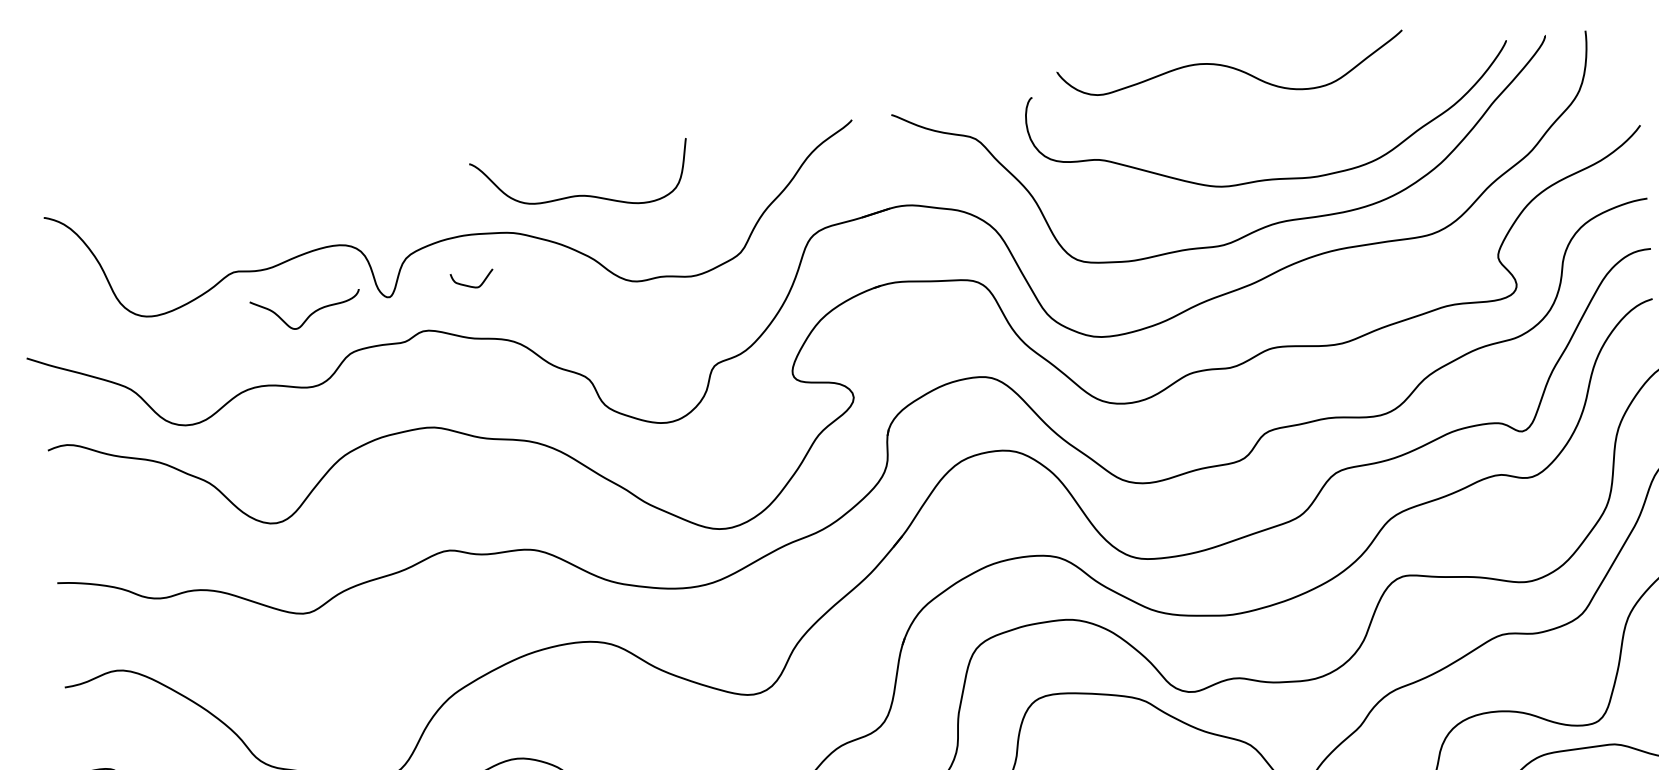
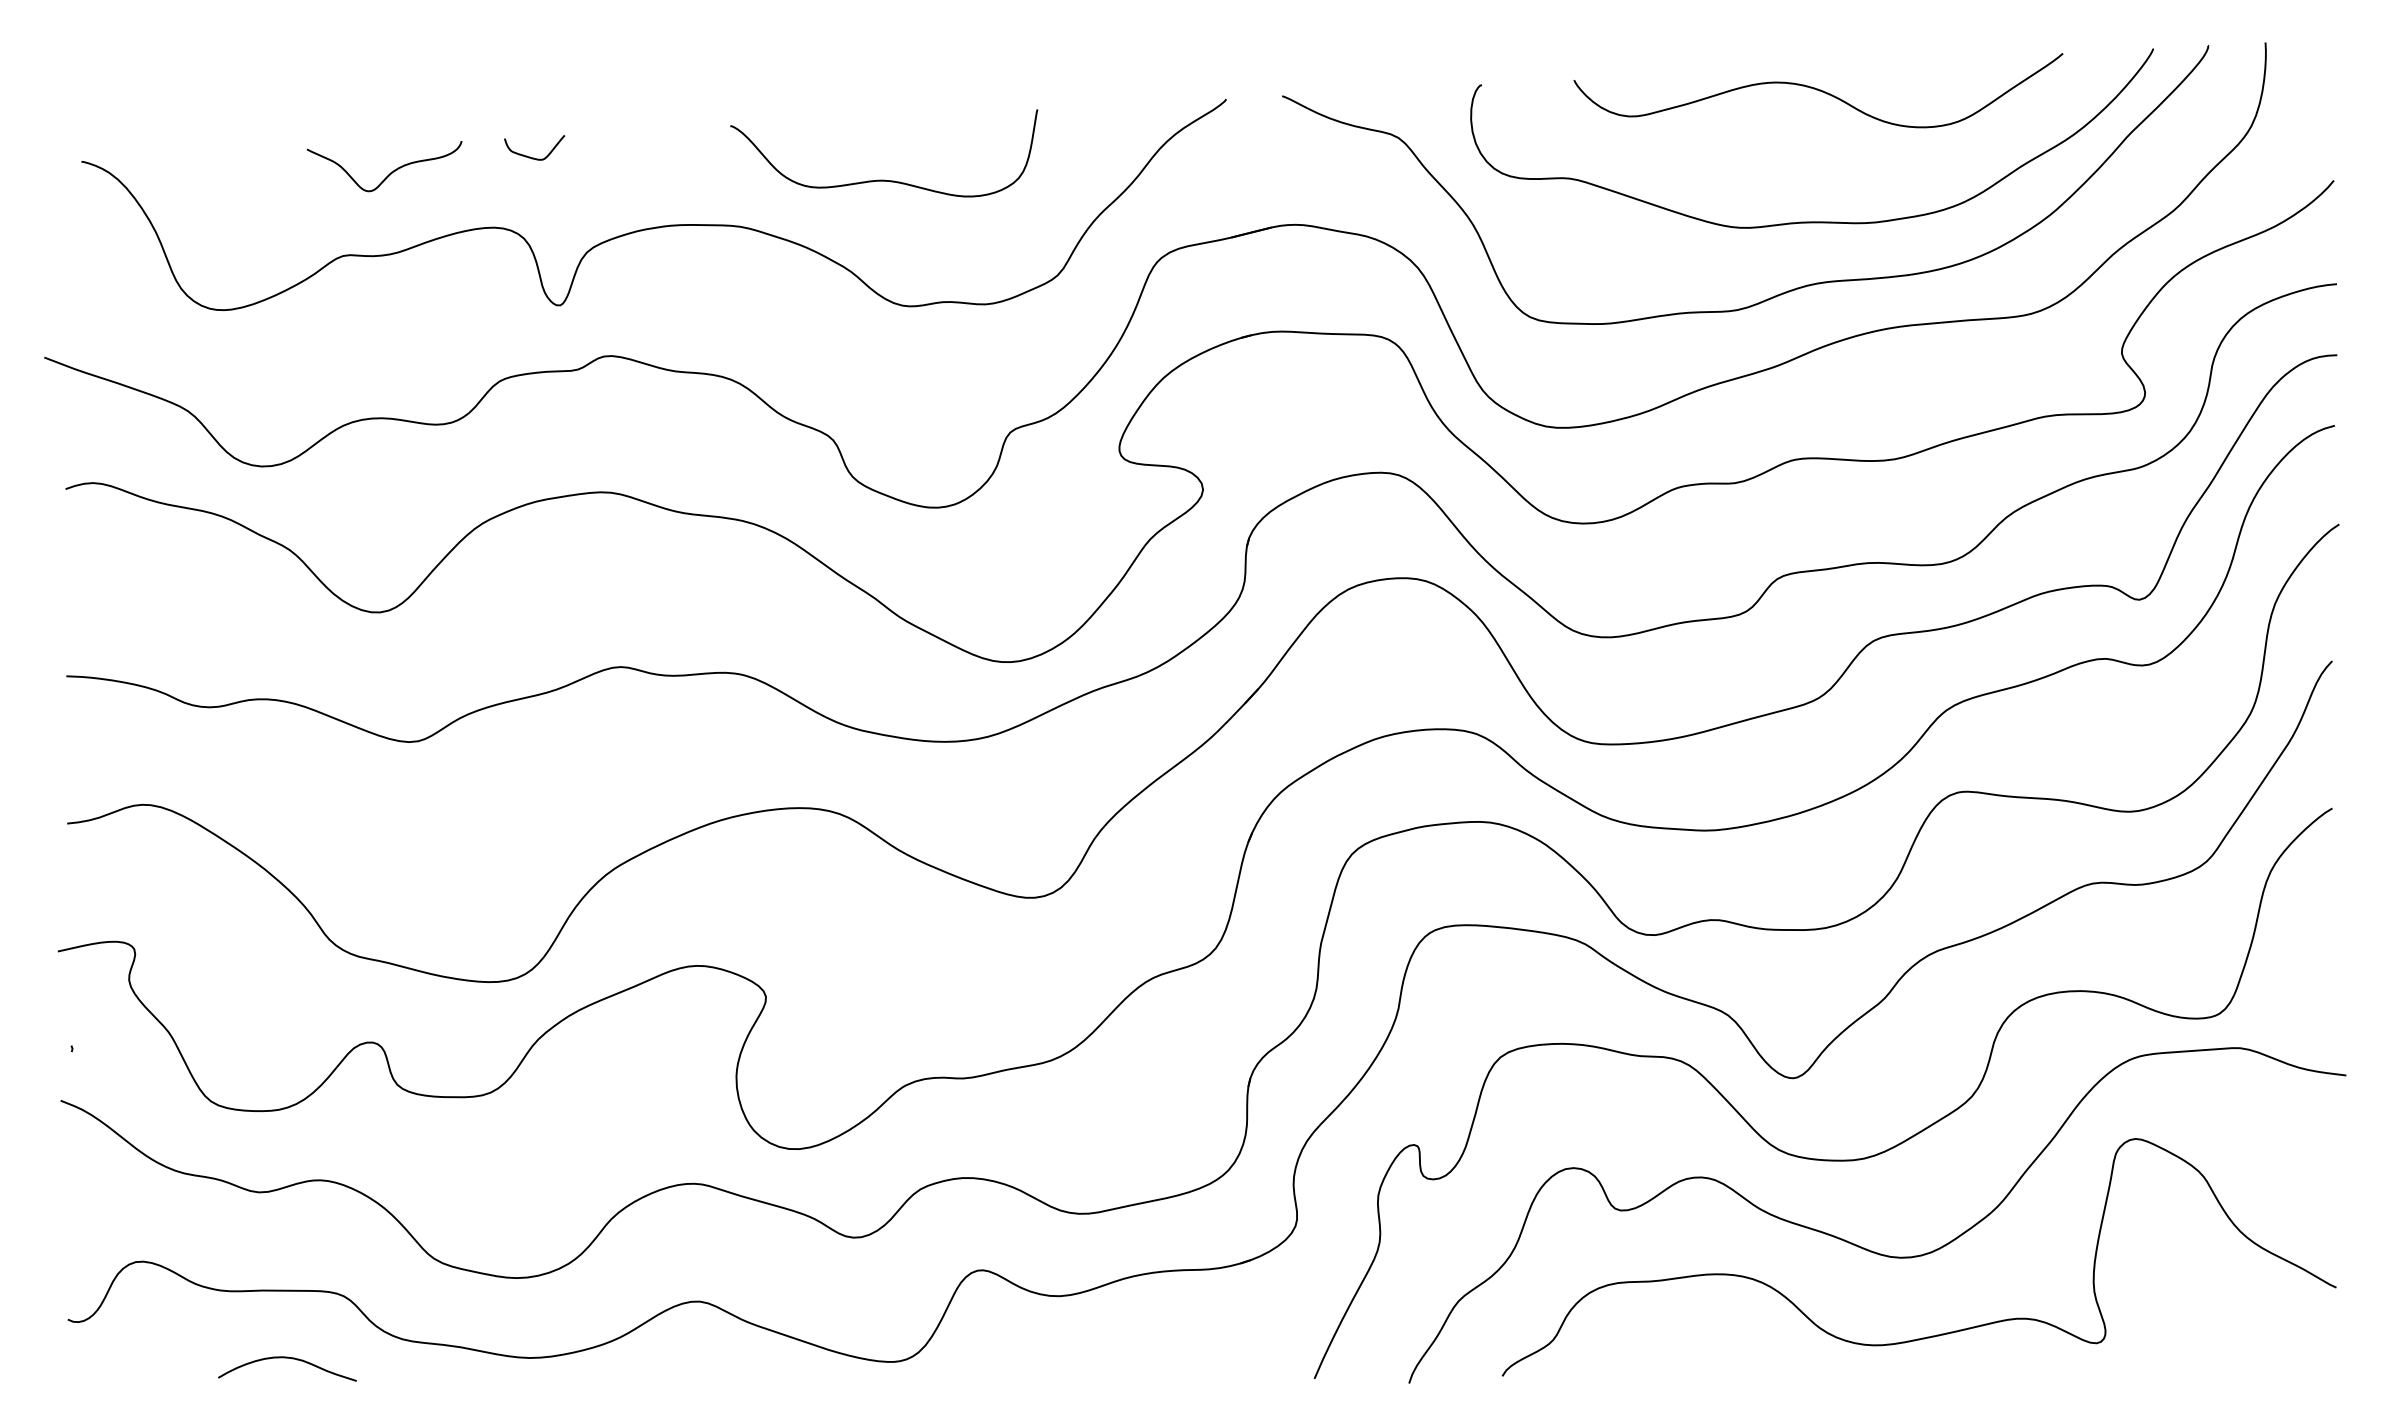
curve: (1230, 67) -> (1818, 90), moved
curve: (580, 194) -> (884, 179), moved
curve: (469, 285) -> (530, 156), moved
curve: (309, 314) -> (390, 172), moved

